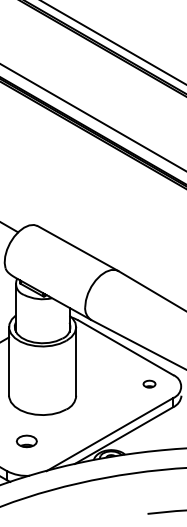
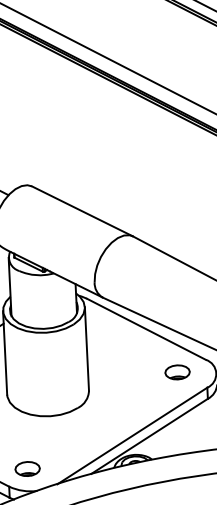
part: (149, 383) -> (177, 371), size x1.67
part: (26, 441) -> (27, 469), moved

